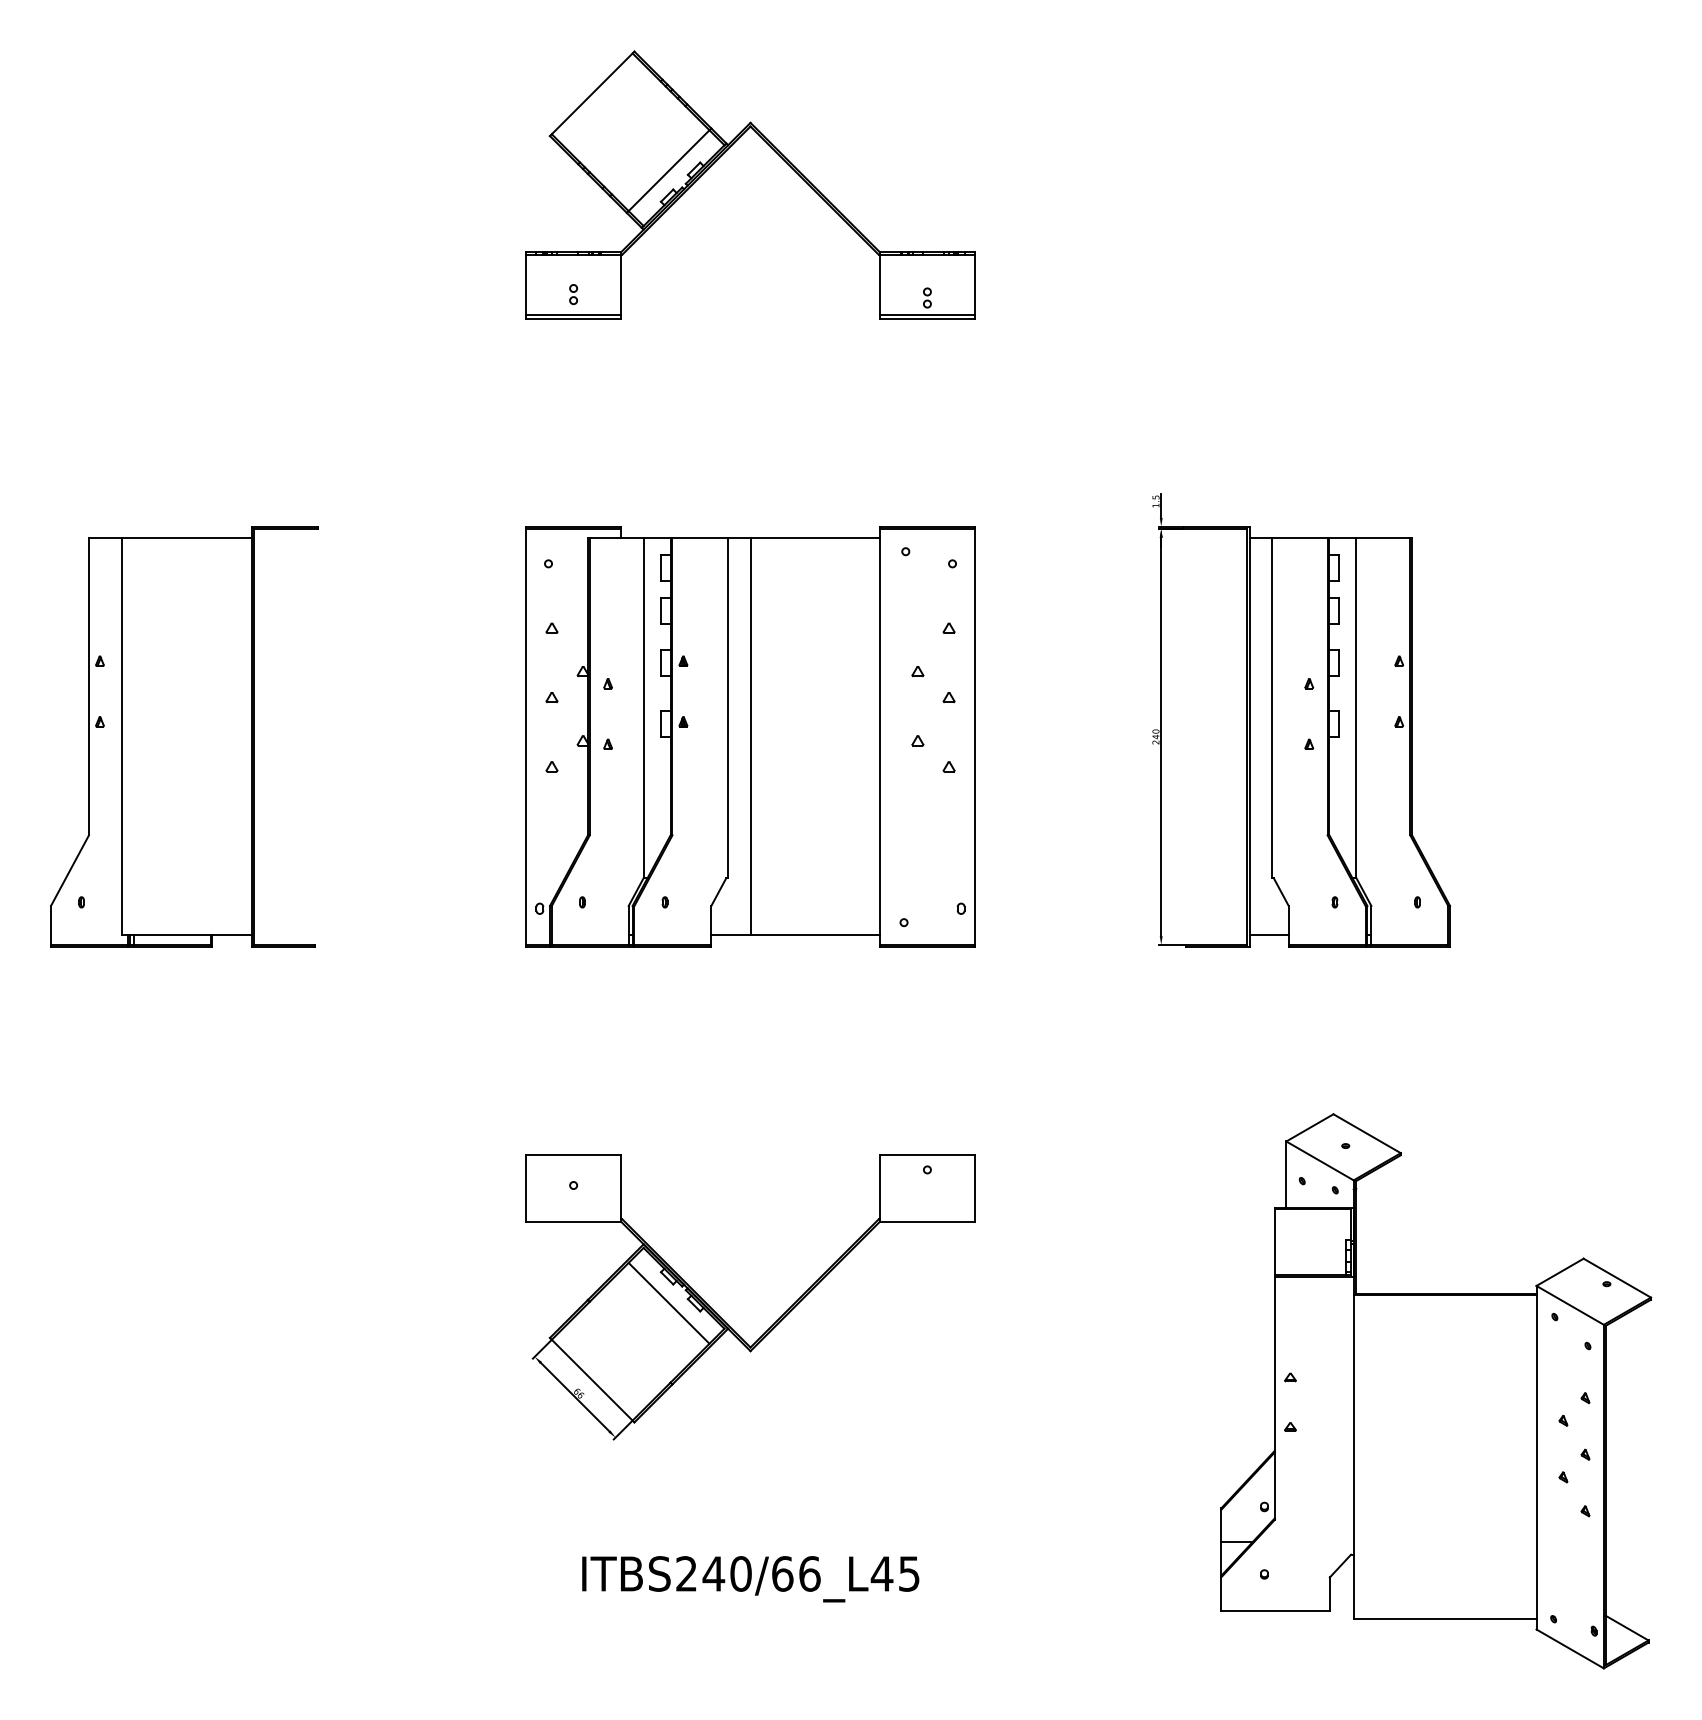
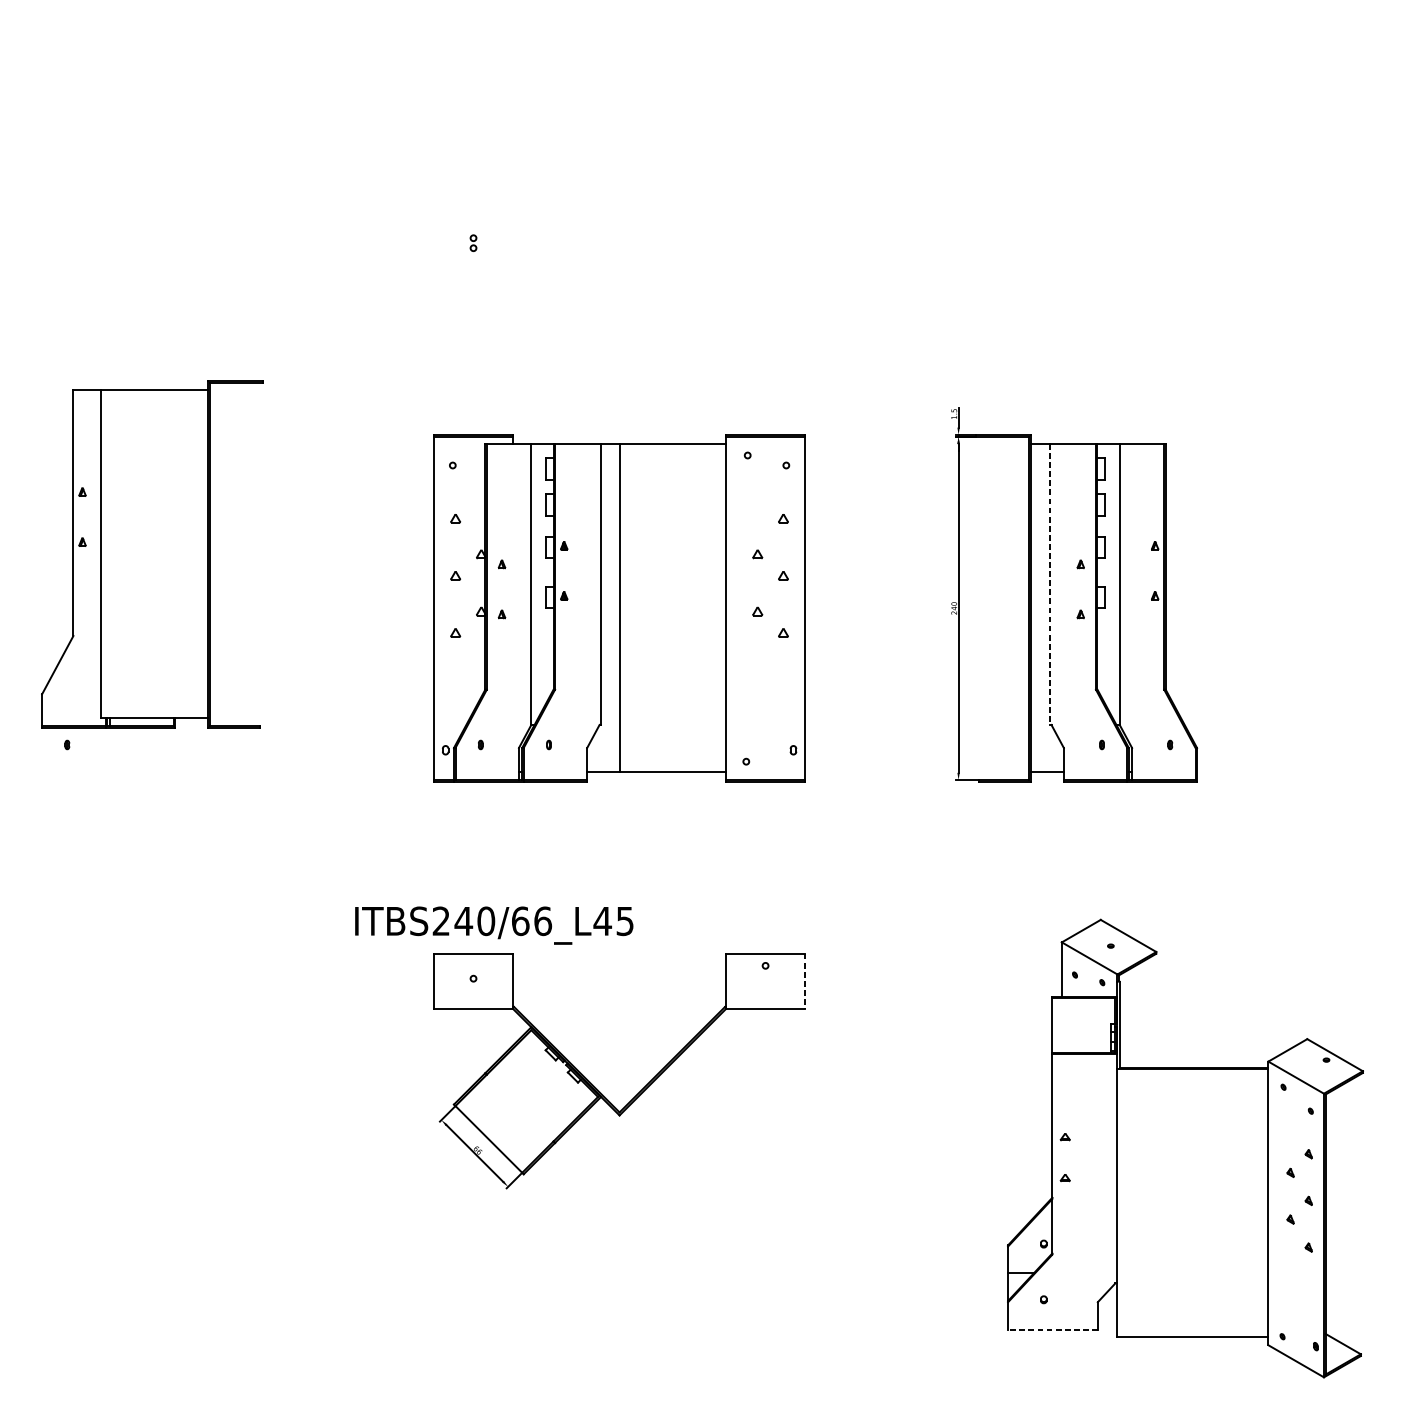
part: (722, 155) -> (596, 128), removed
line: (1271, 708) -> (1049, 584), solid -> dashed
part: (184, 736) -> (152, 554), moved
line: (975, 1189) -> (805, 982), solid -> dashed
line: (668, 1302) -> (551, 1075), removed
text: (750, 1579) -> (494, 925), moved
line: (1275, 1611) -> (1052, 1330), solid -> dashed

